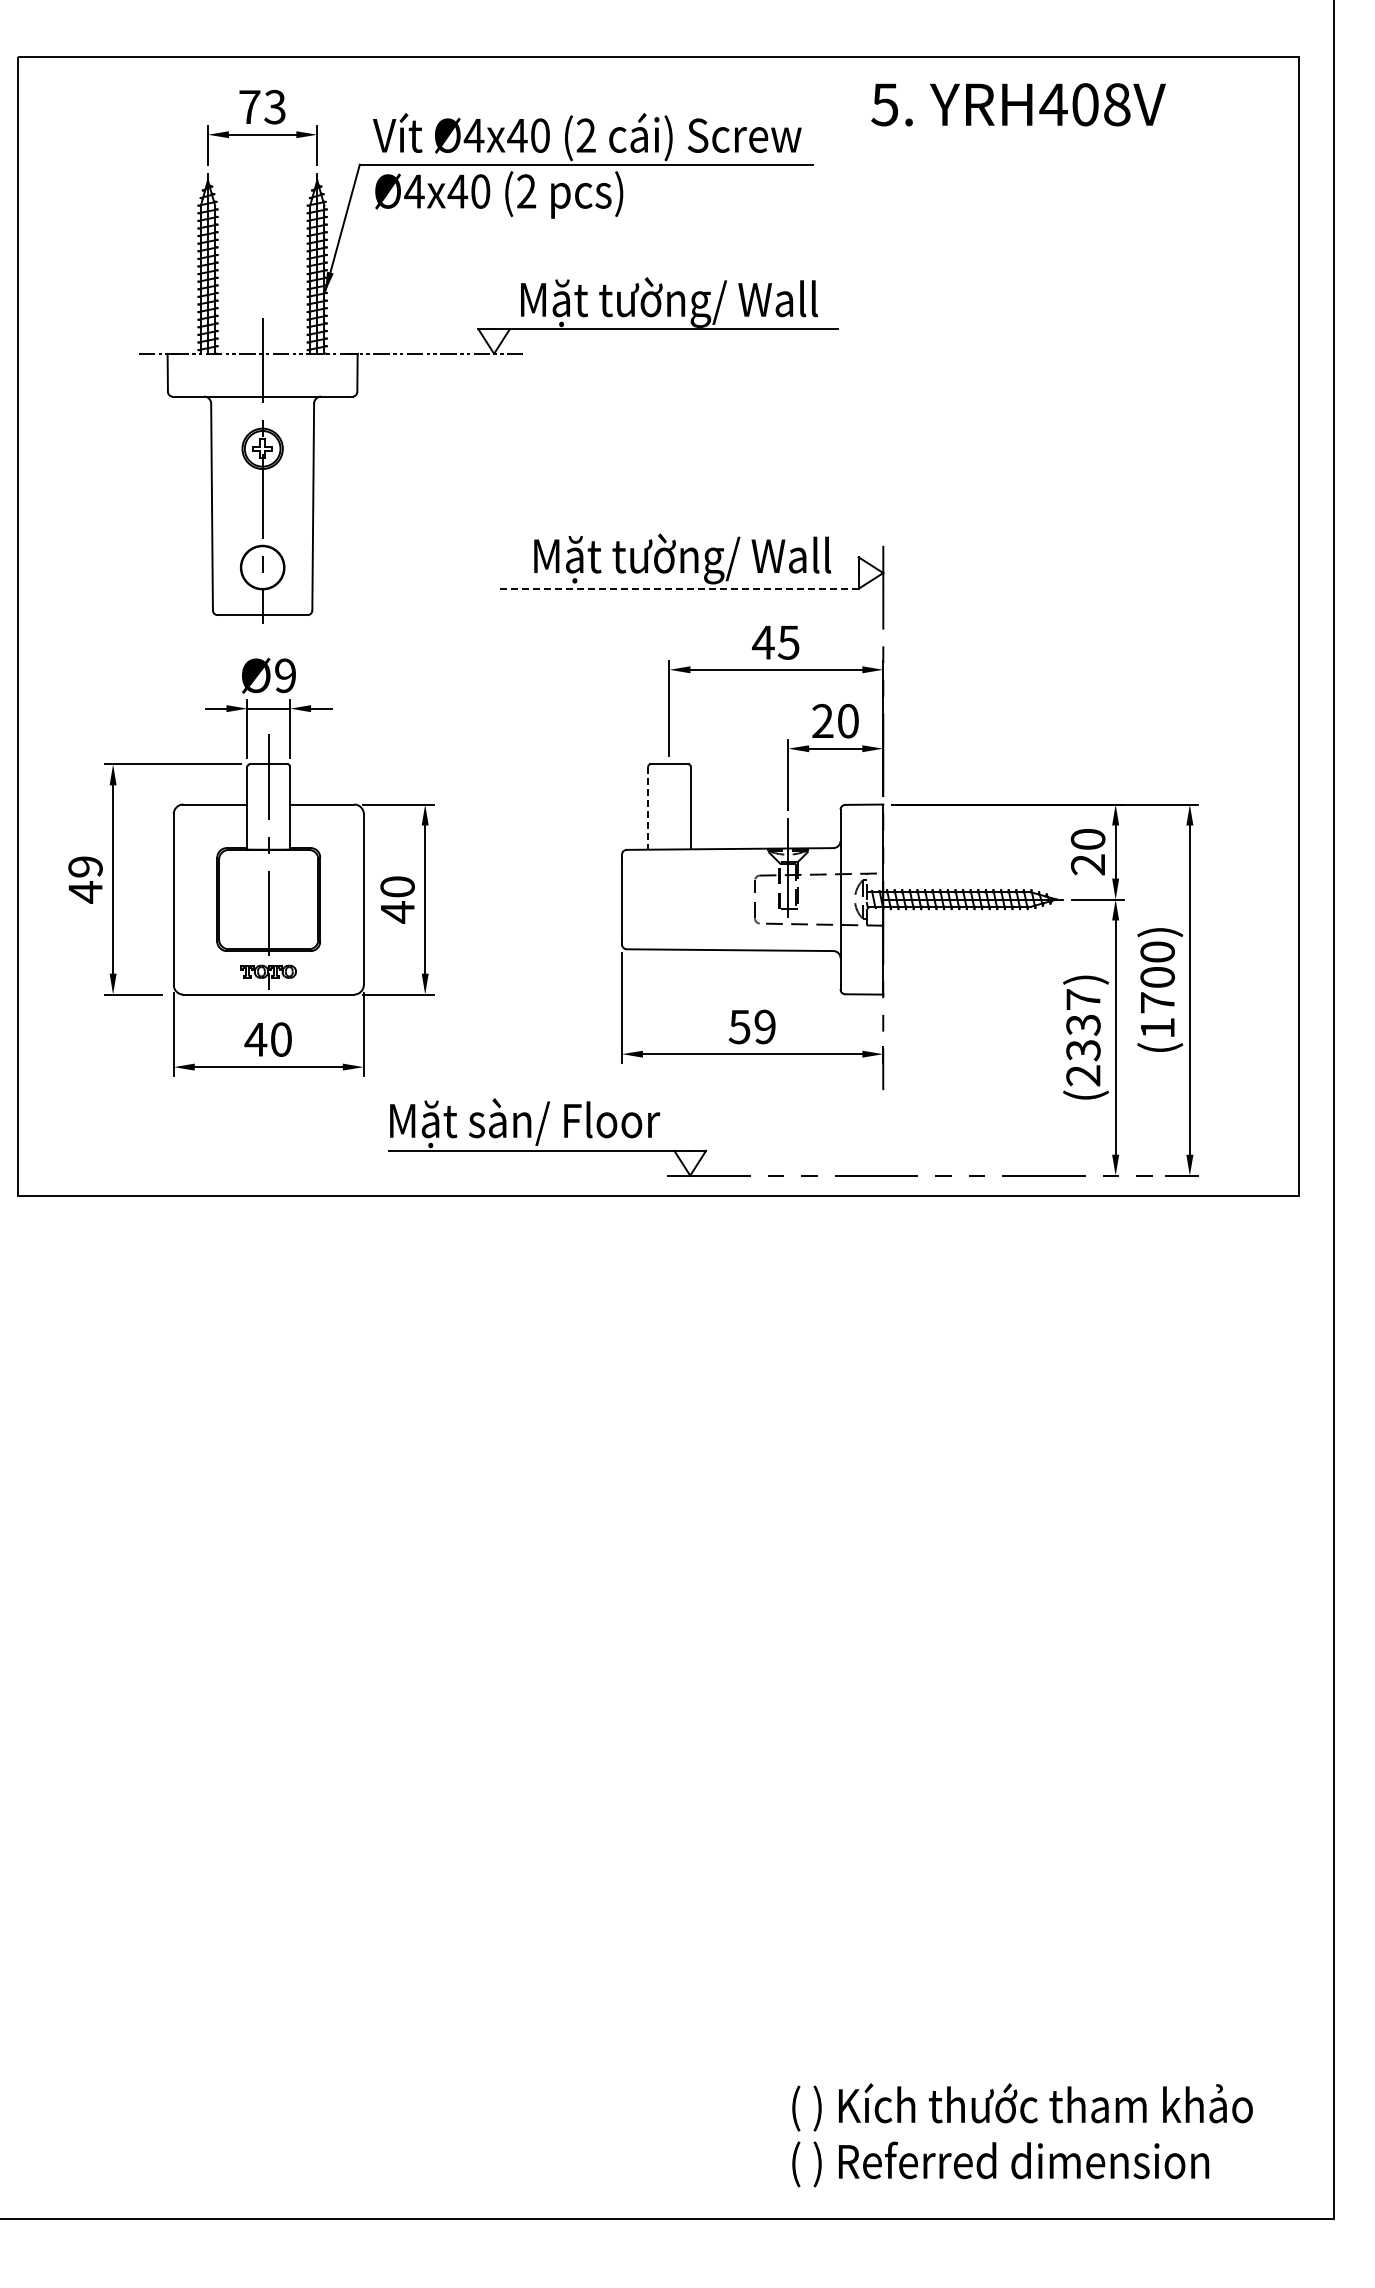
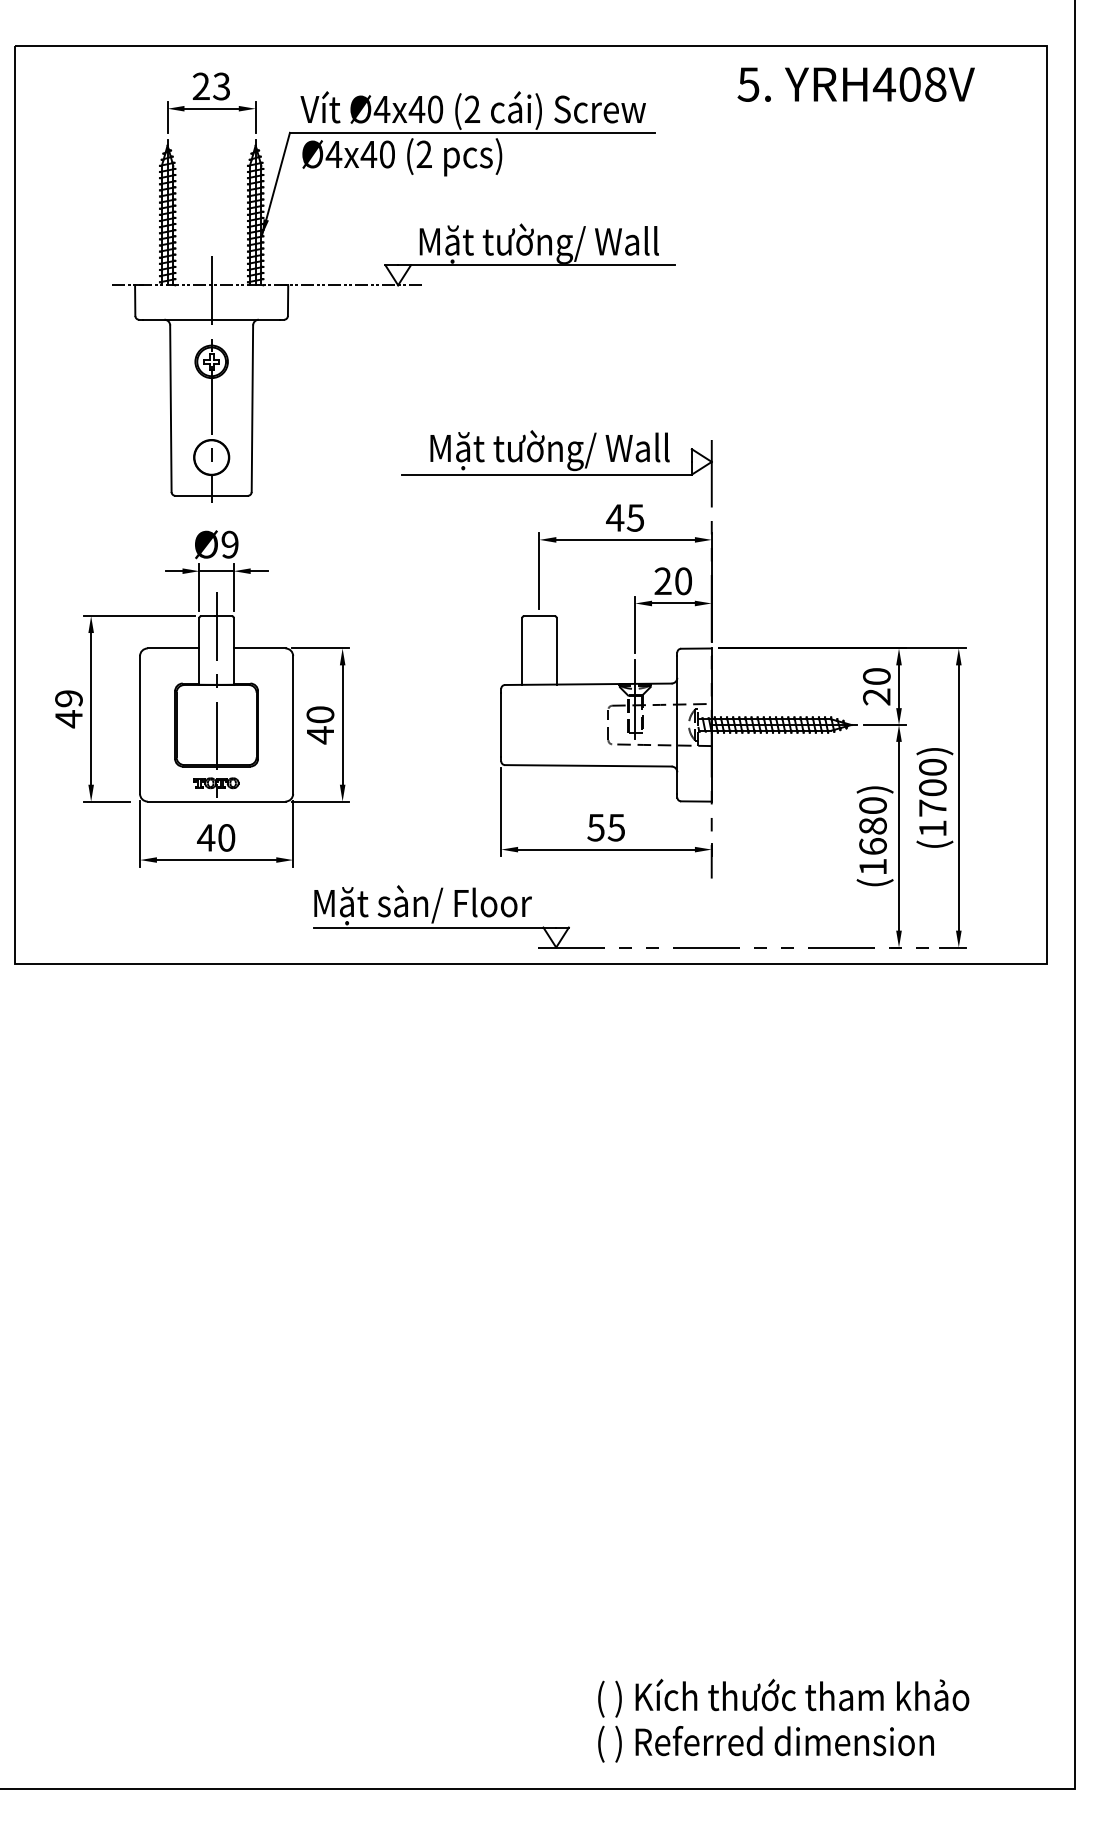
text: (1018, 104) -> (856, 84), moved
text: (249, 106) -> (201, 85), 73 -> 23
line: (678, 588) -> (546, 474), dashed -> solid
line: (648, 808) -> (522, 651), dashed -> solid
text: (764, 1026) -> (616, 827), 59 -> 55
text: (1083, 1037) -> (873, 836), (2337) -> (1680)
text: (1022, 2135) -> (783, 1720), moved

